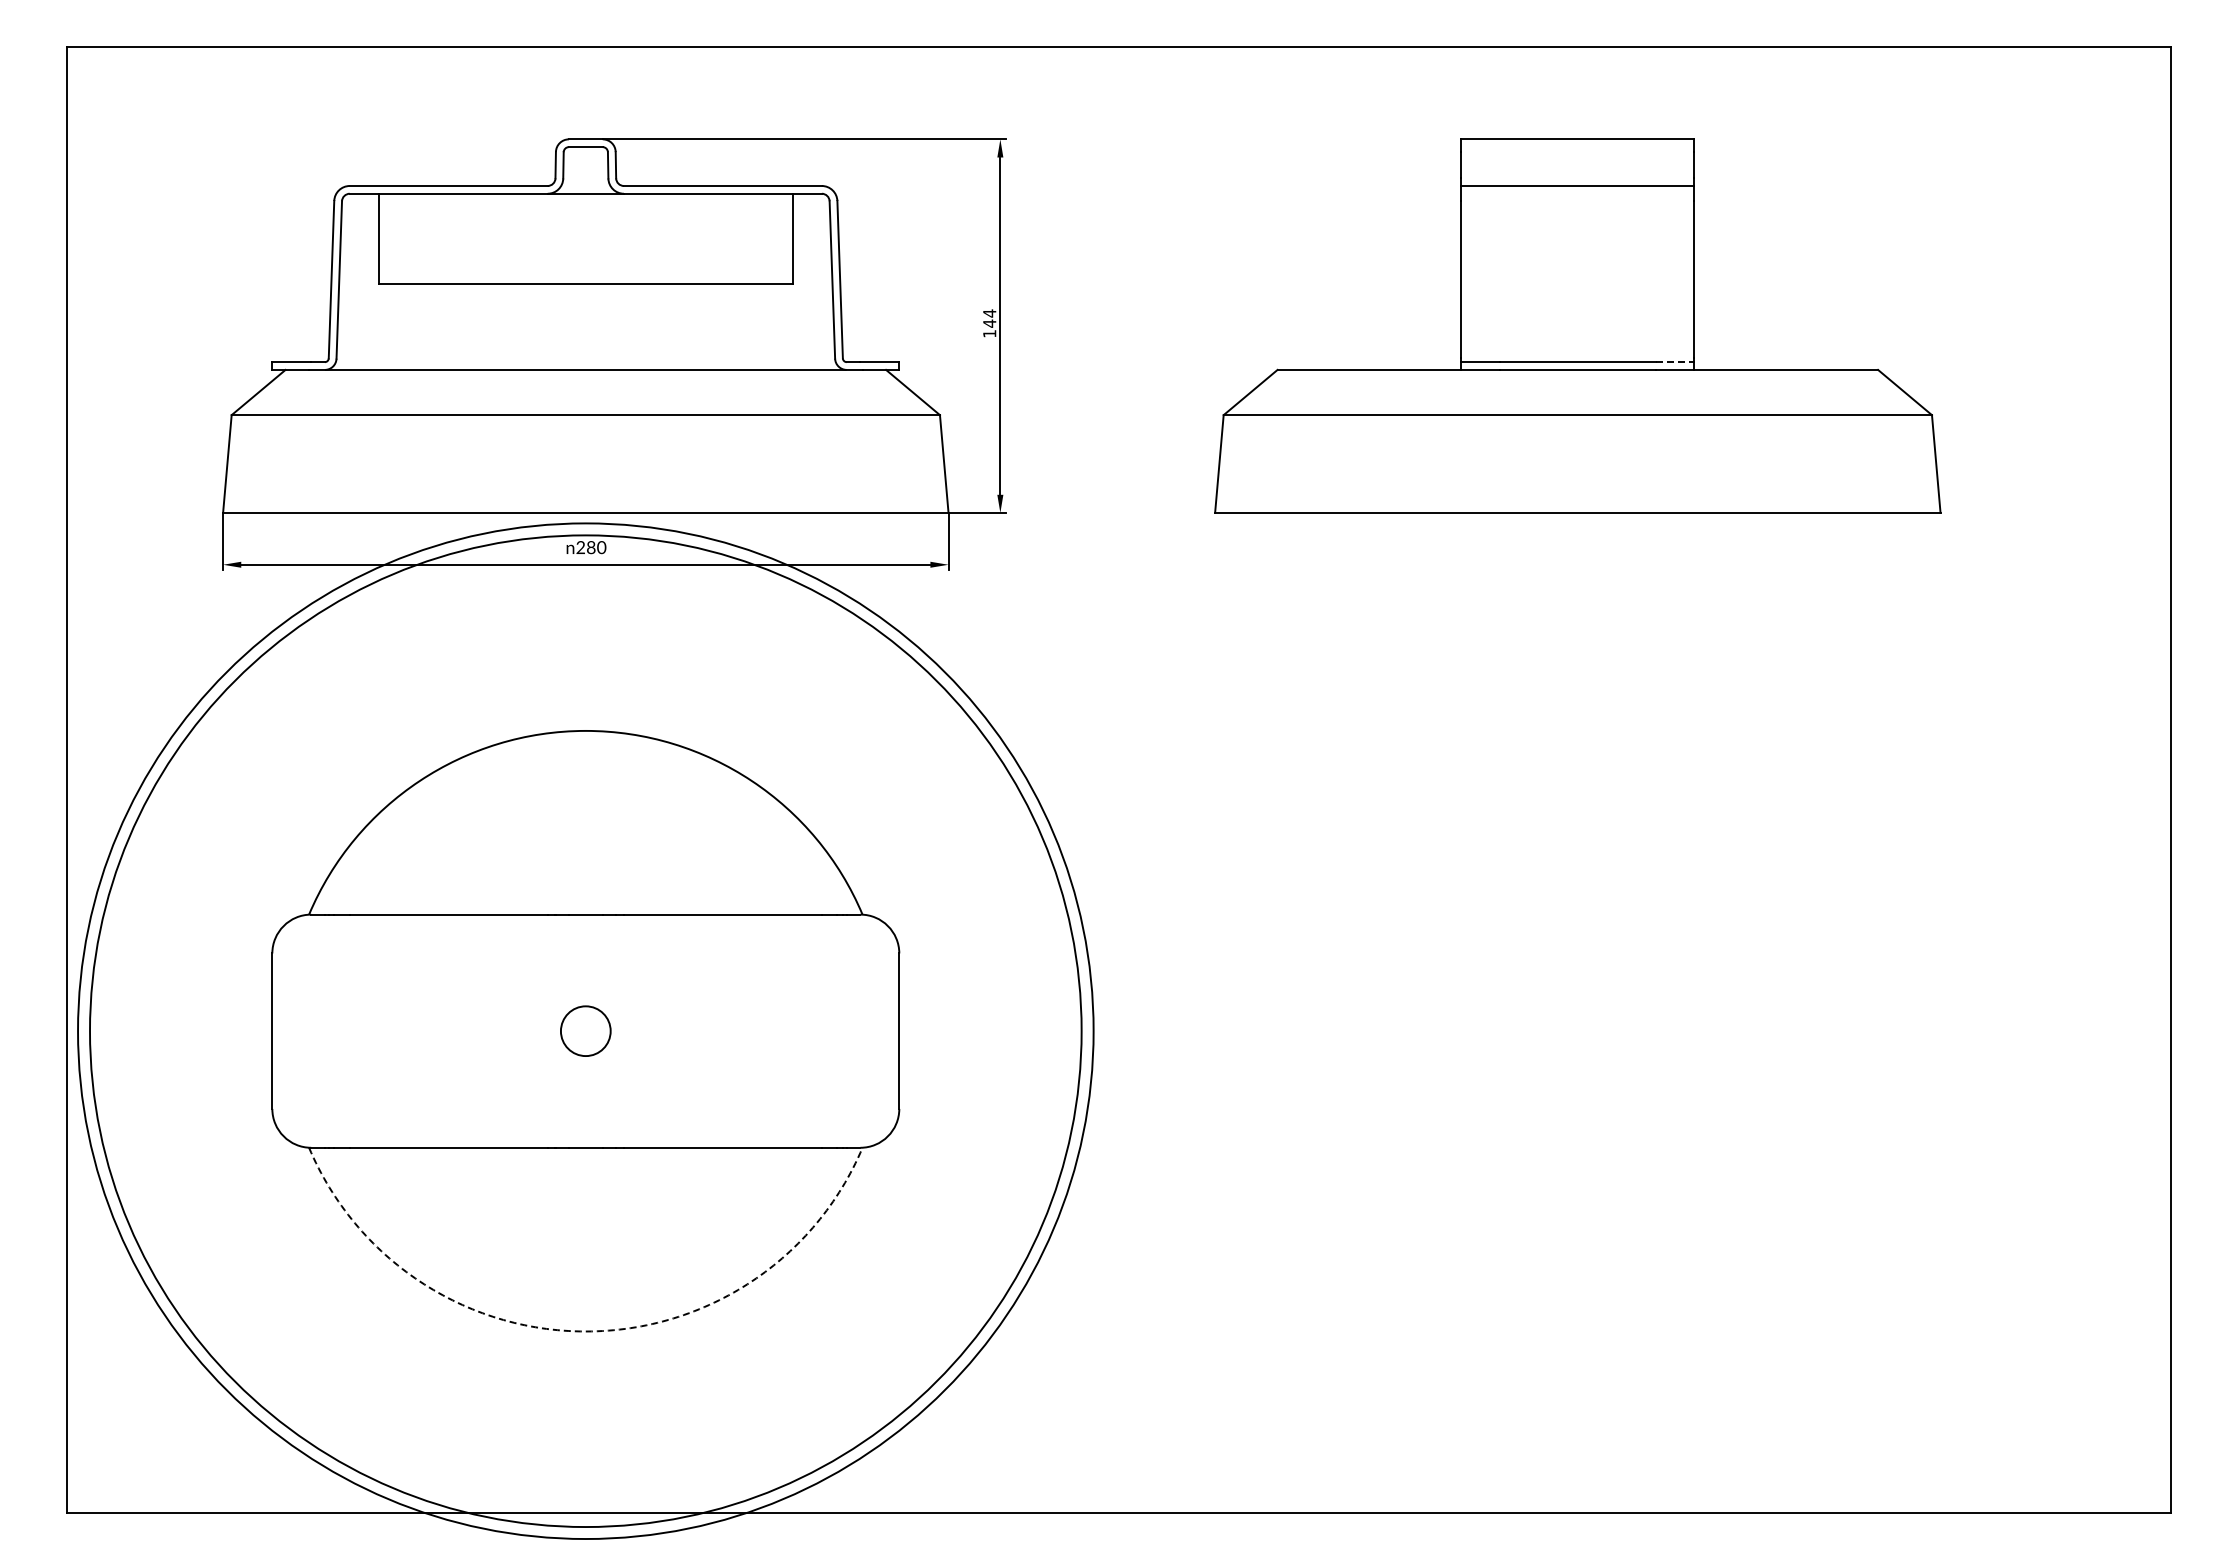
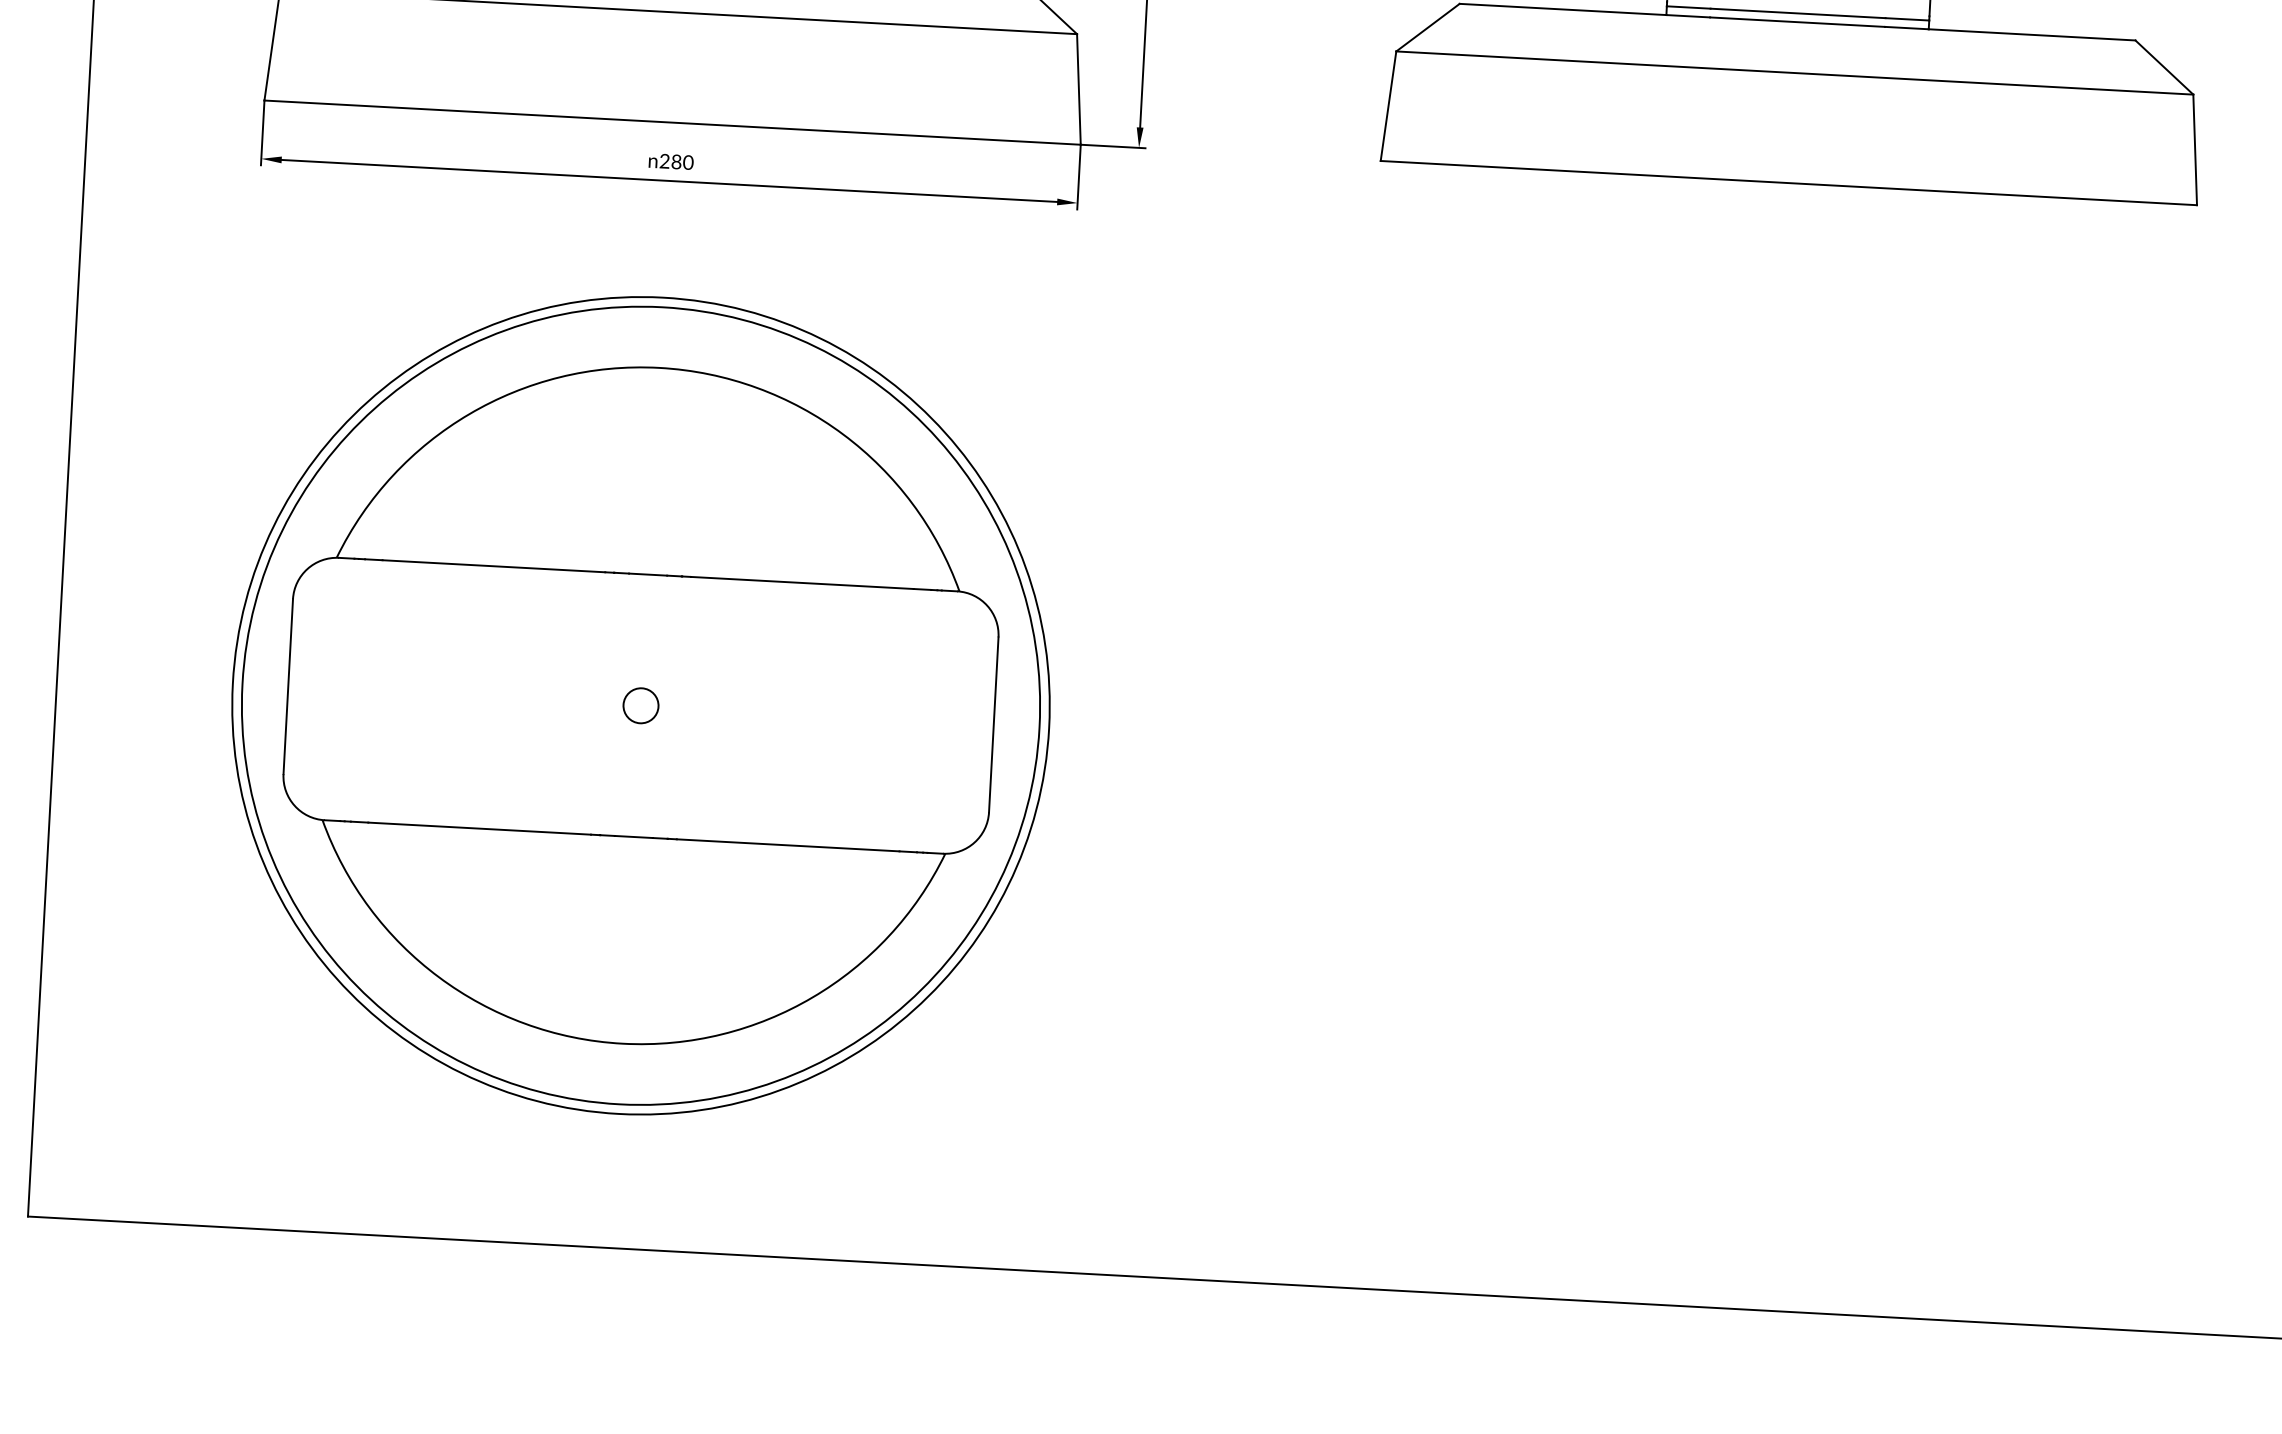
line: (1675, 362) -> (1907, 19), dashed -> solid
circle: (585, 1030) -> (640, 704), size x0.62
circle: (585, 1030) -> (640, 704), size x0.71
circle: (585, 1031) -> (640, 706), size x0.71
arc: (585, 1331) -> (622, 1043), dashed -> solid

